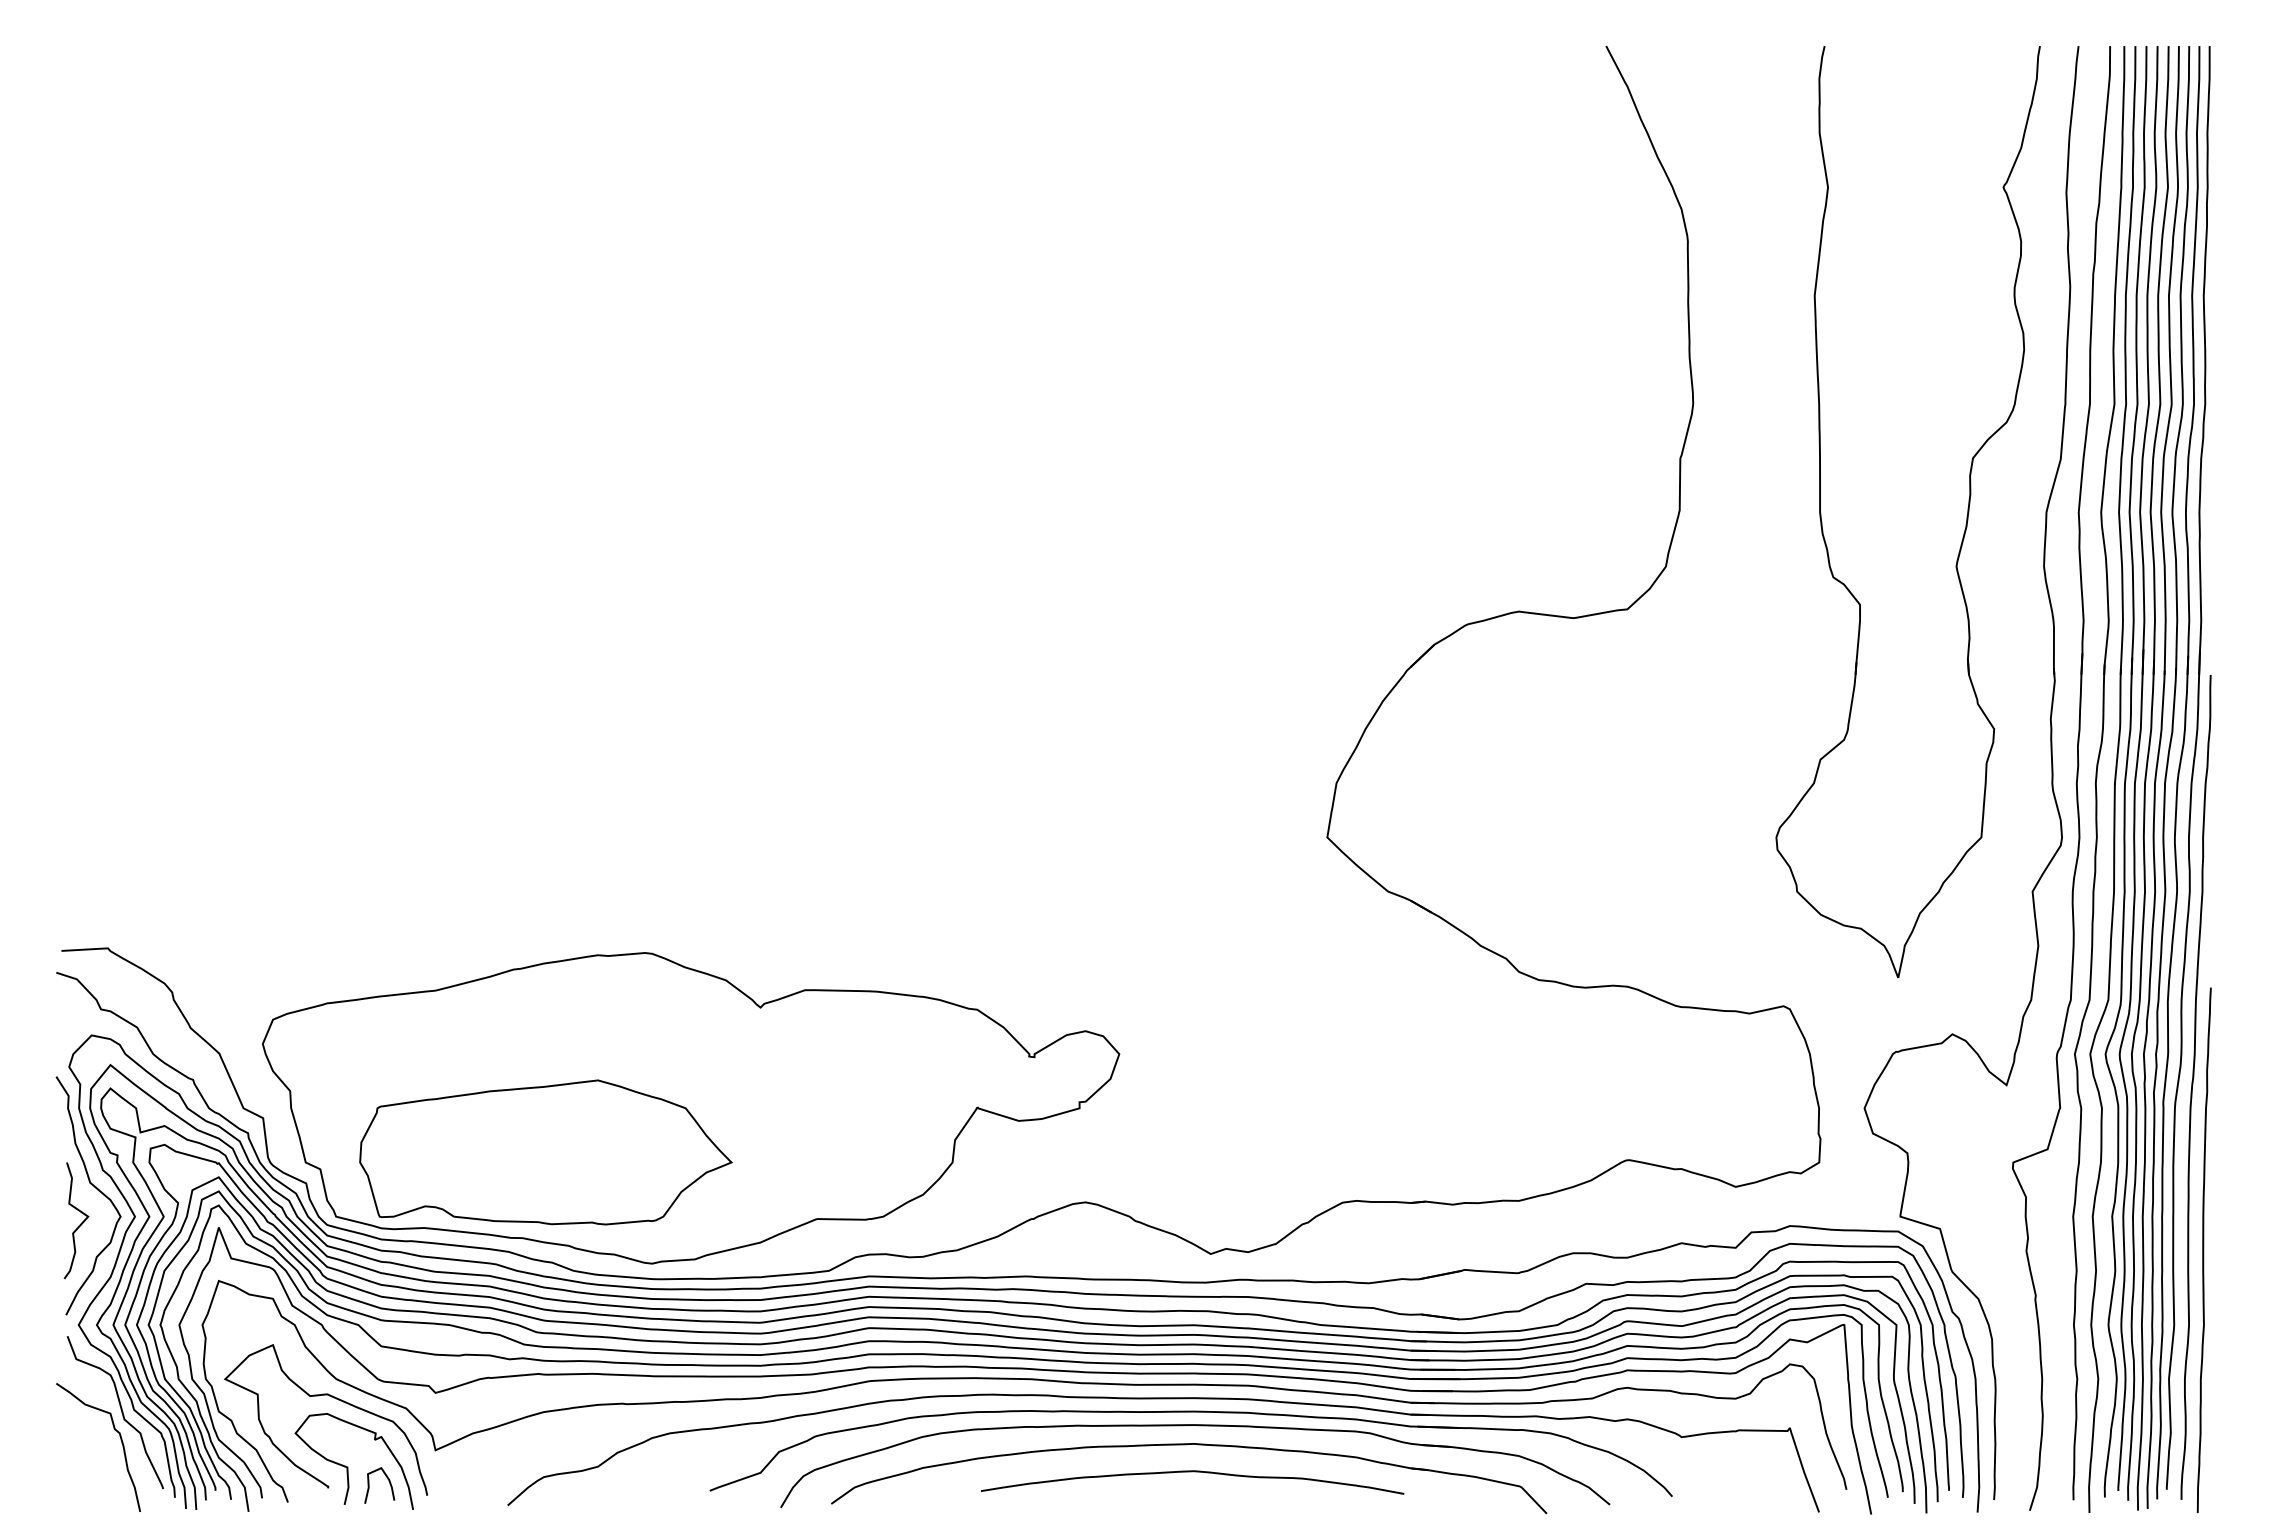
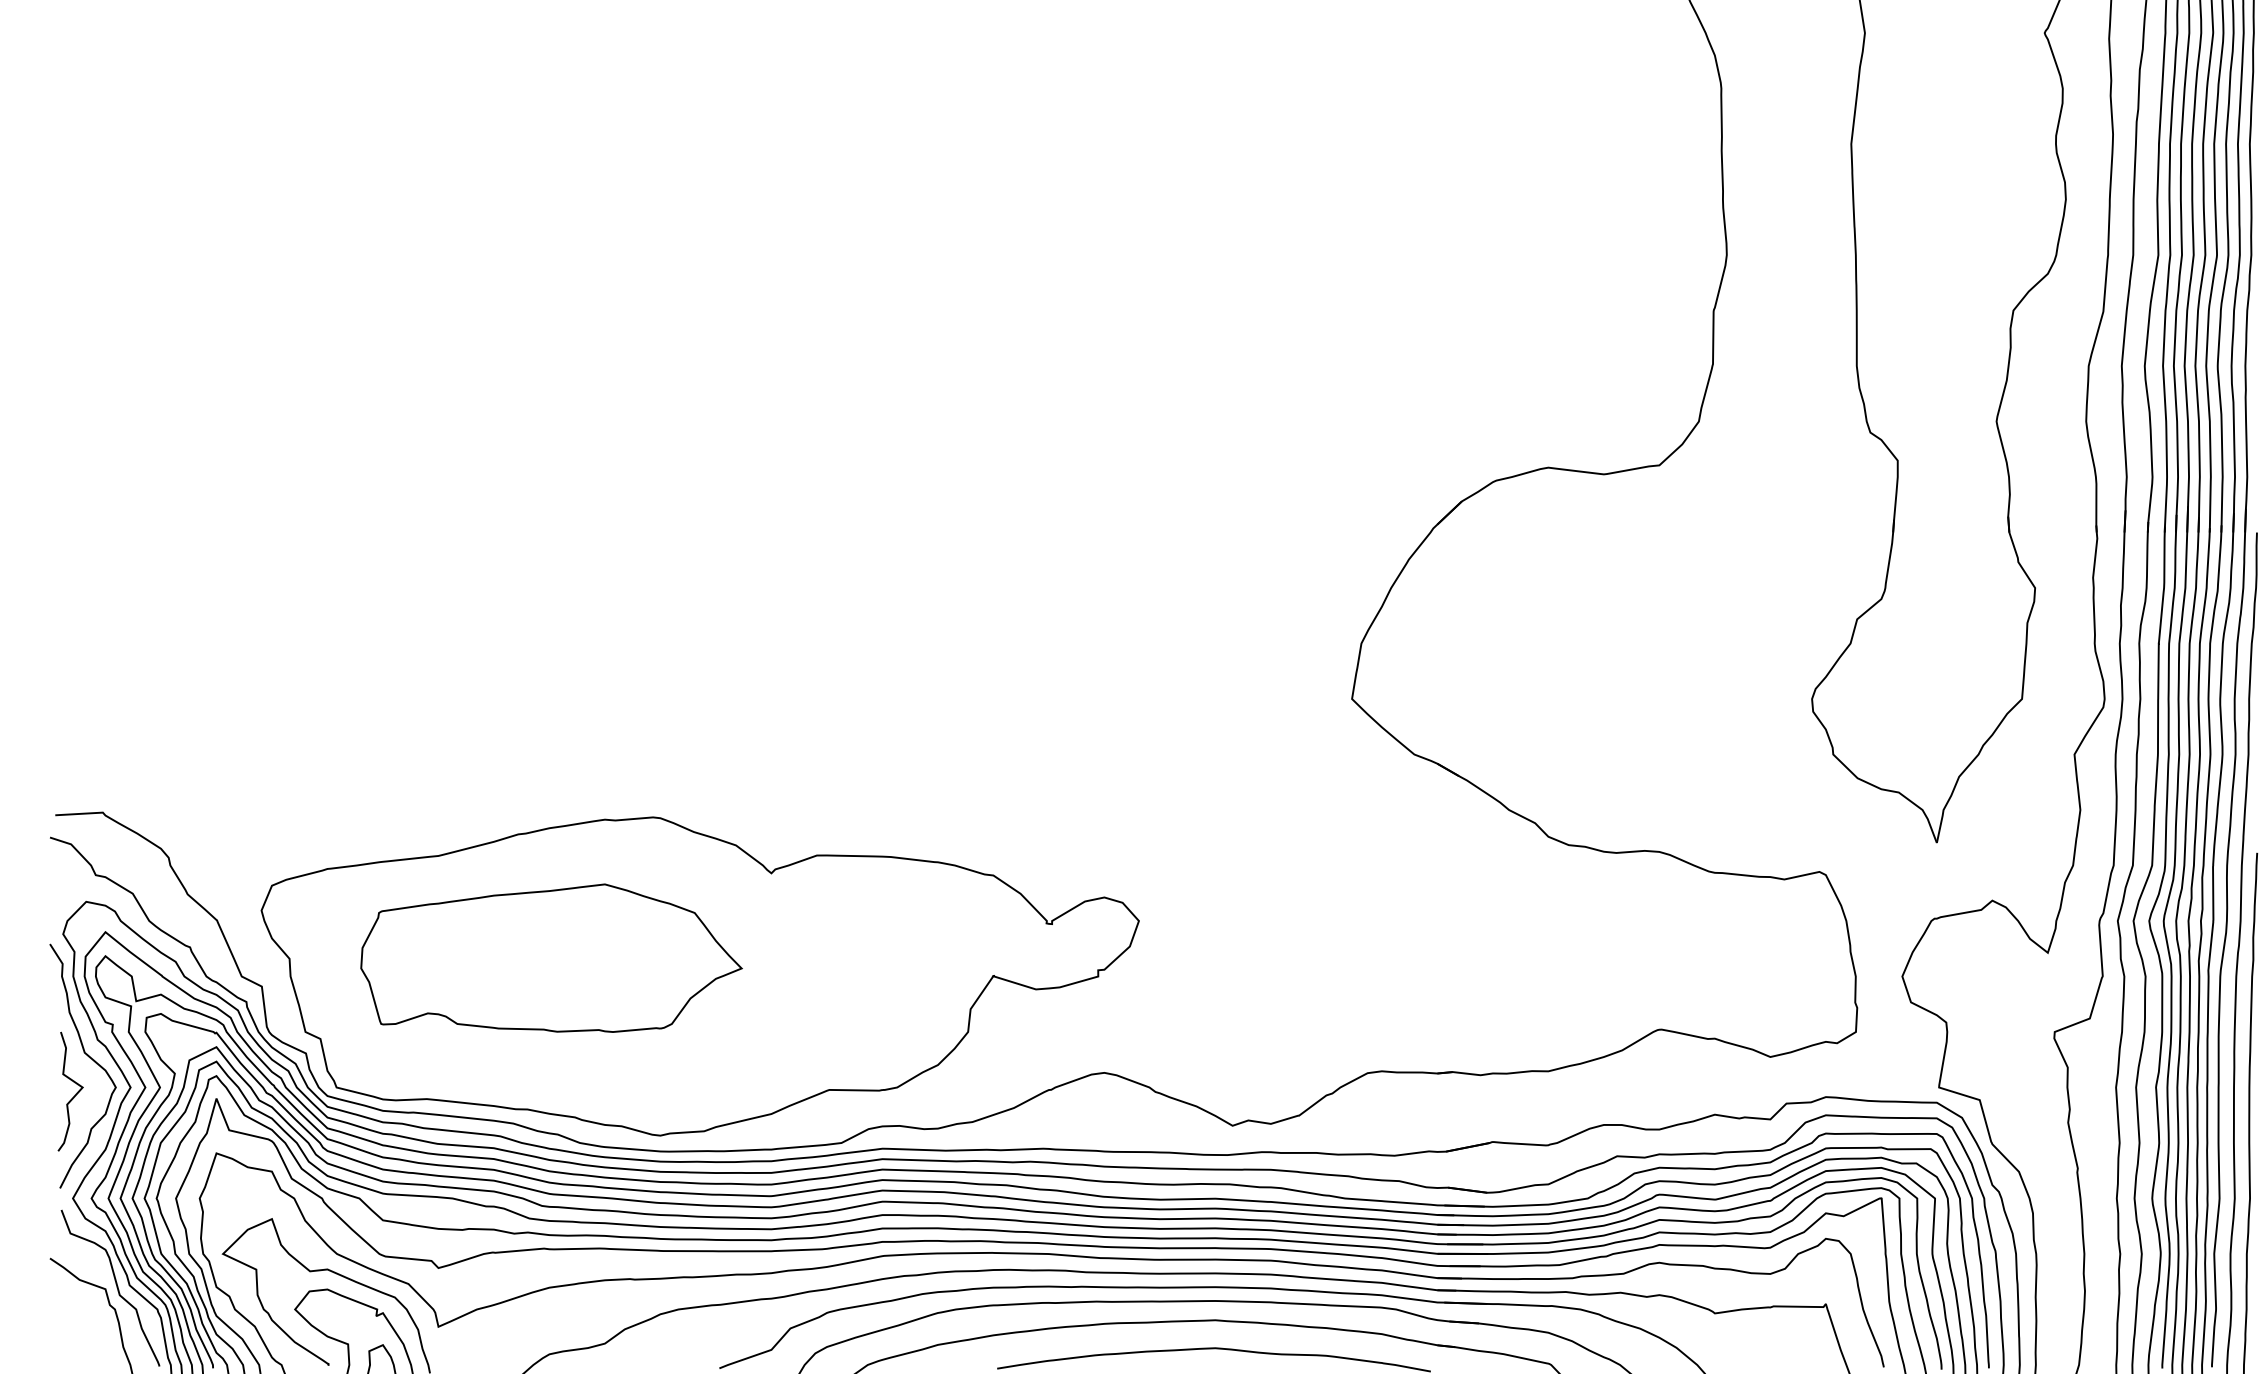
part: (545, 1152) -> (551, 958), moved

